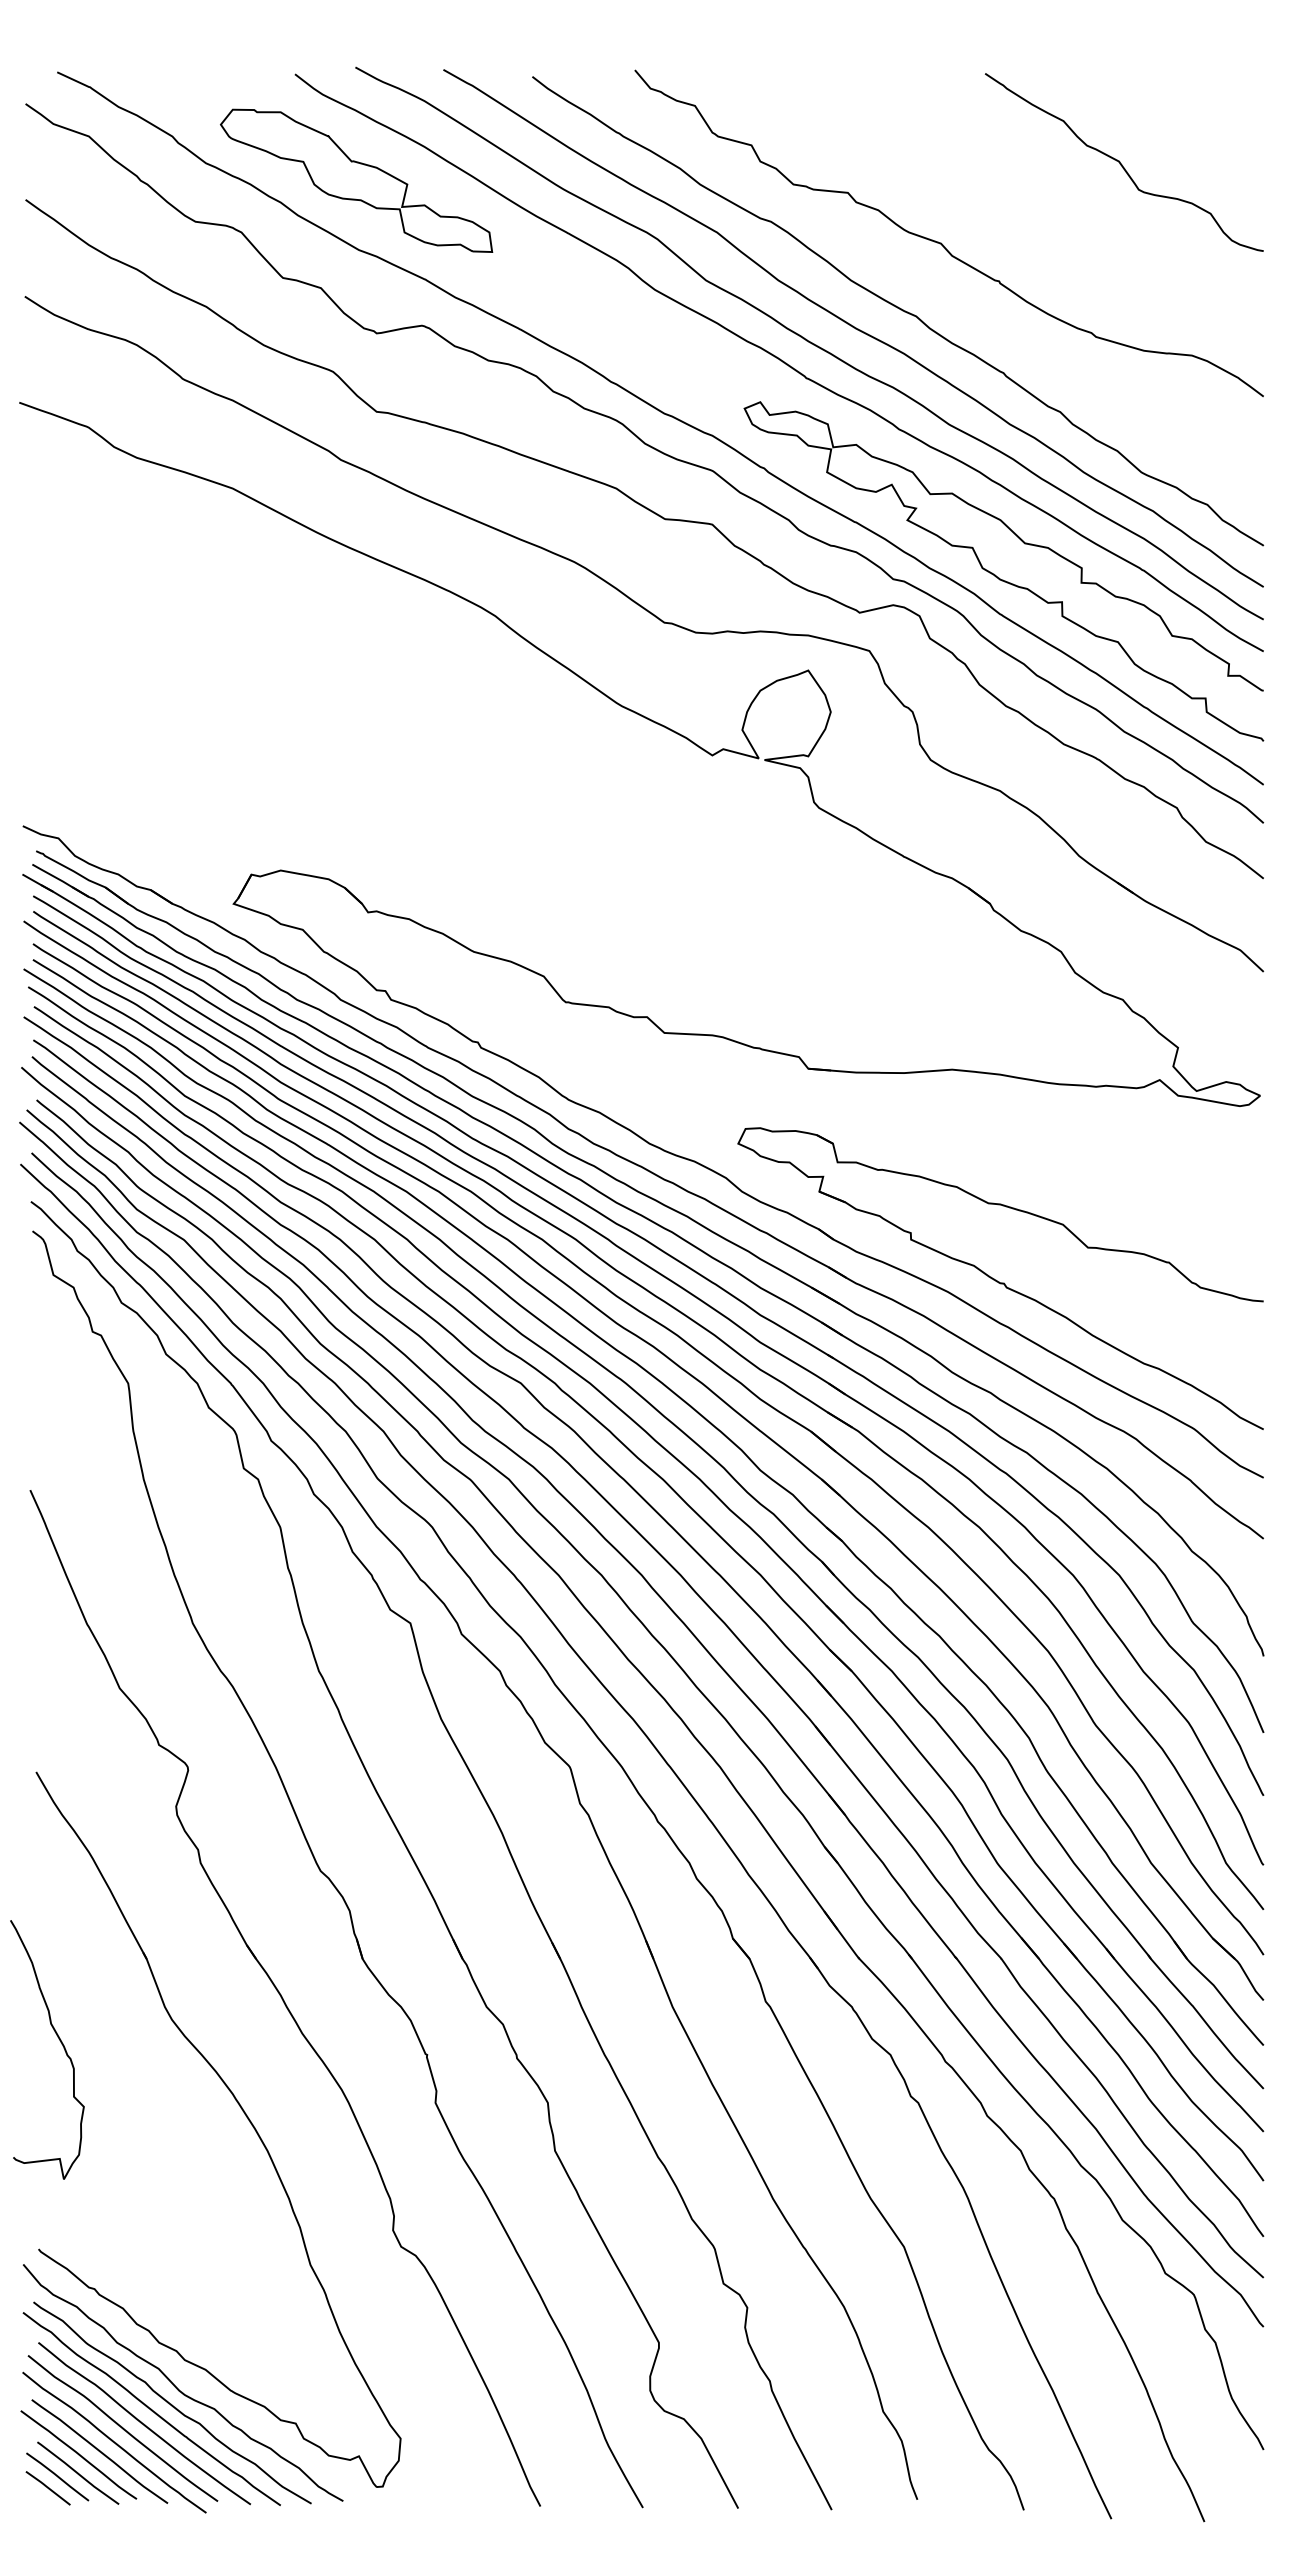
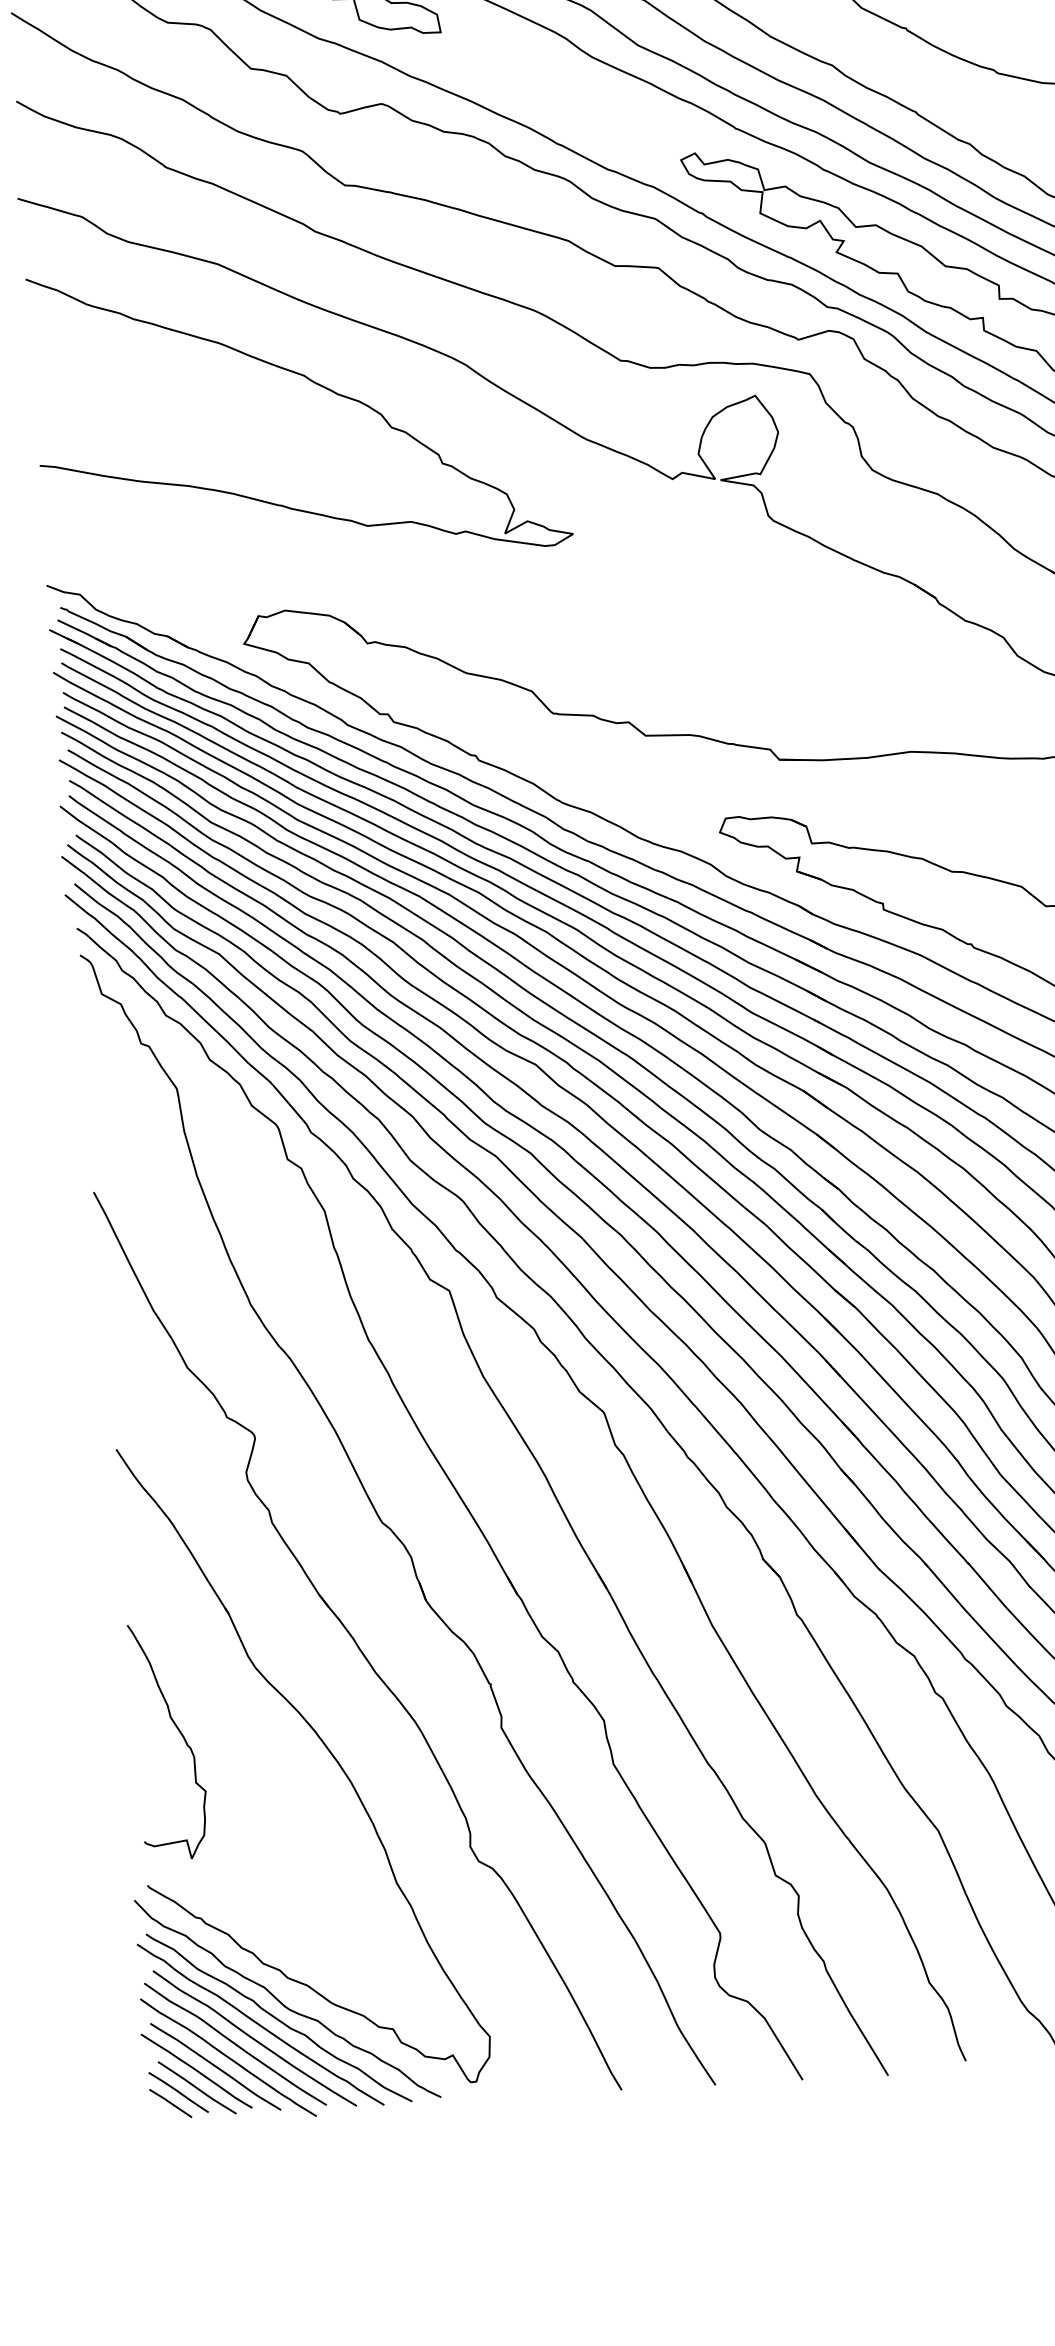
curve: (327, 624) -> (312, 382), added
curve: (60, 2042) -> (180, 1733), moved

